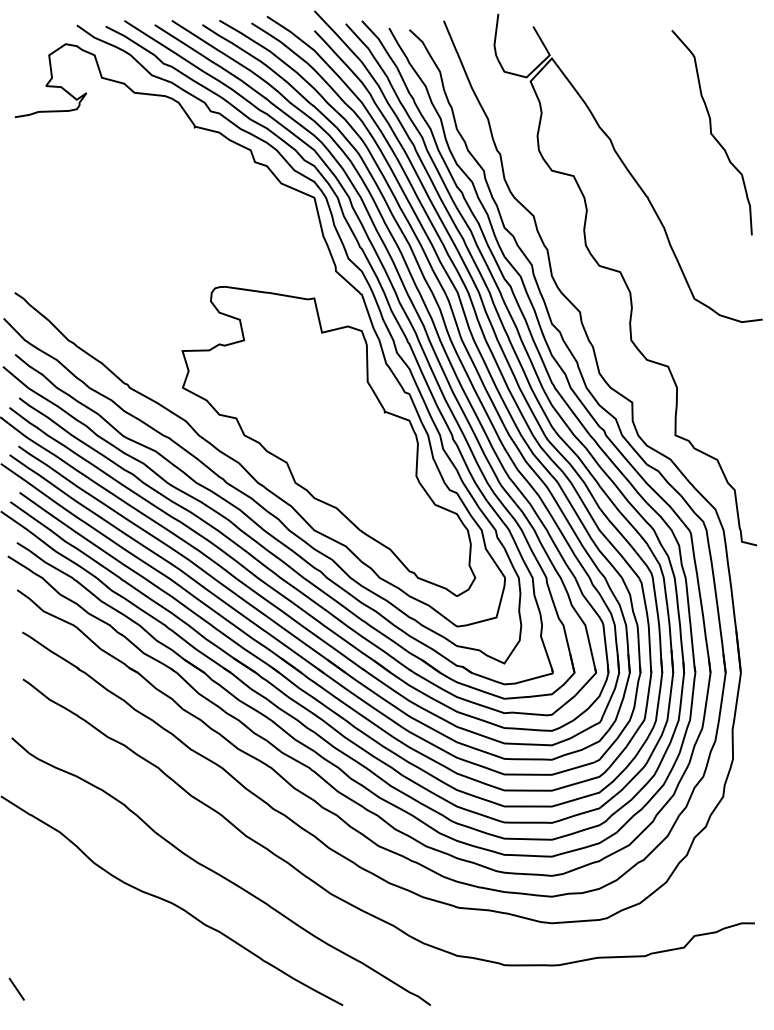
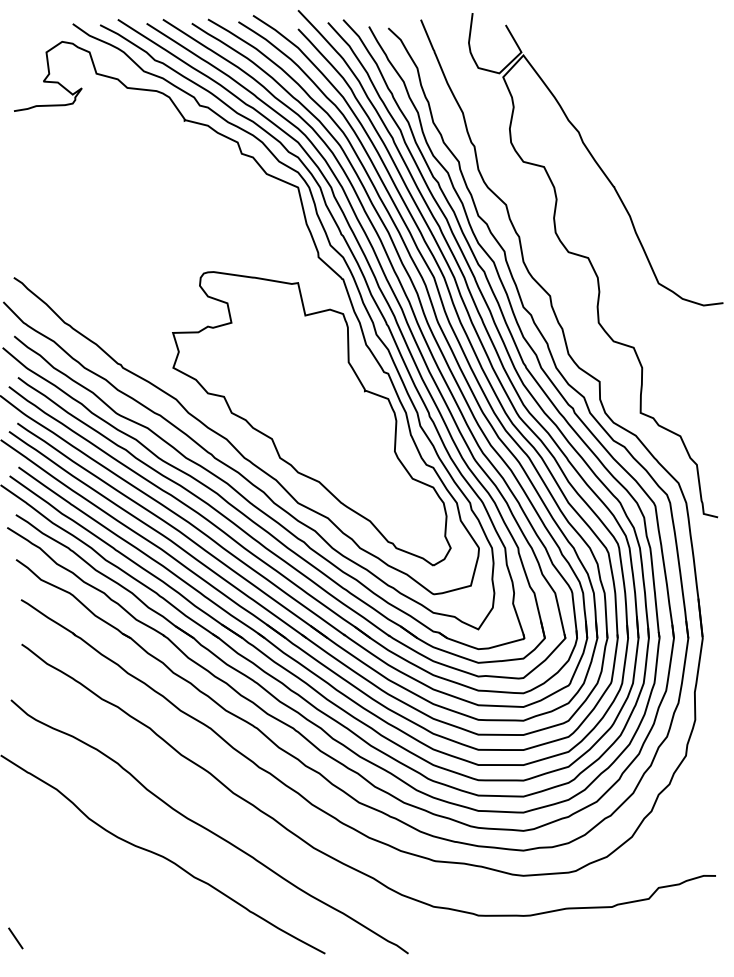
curve: (711, 132) -> (674, 125), removed

